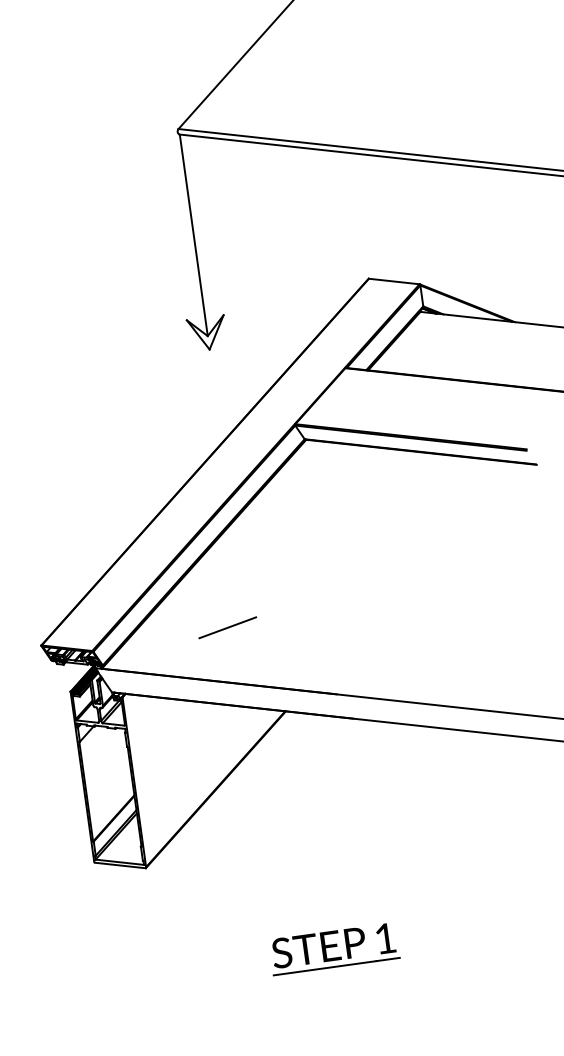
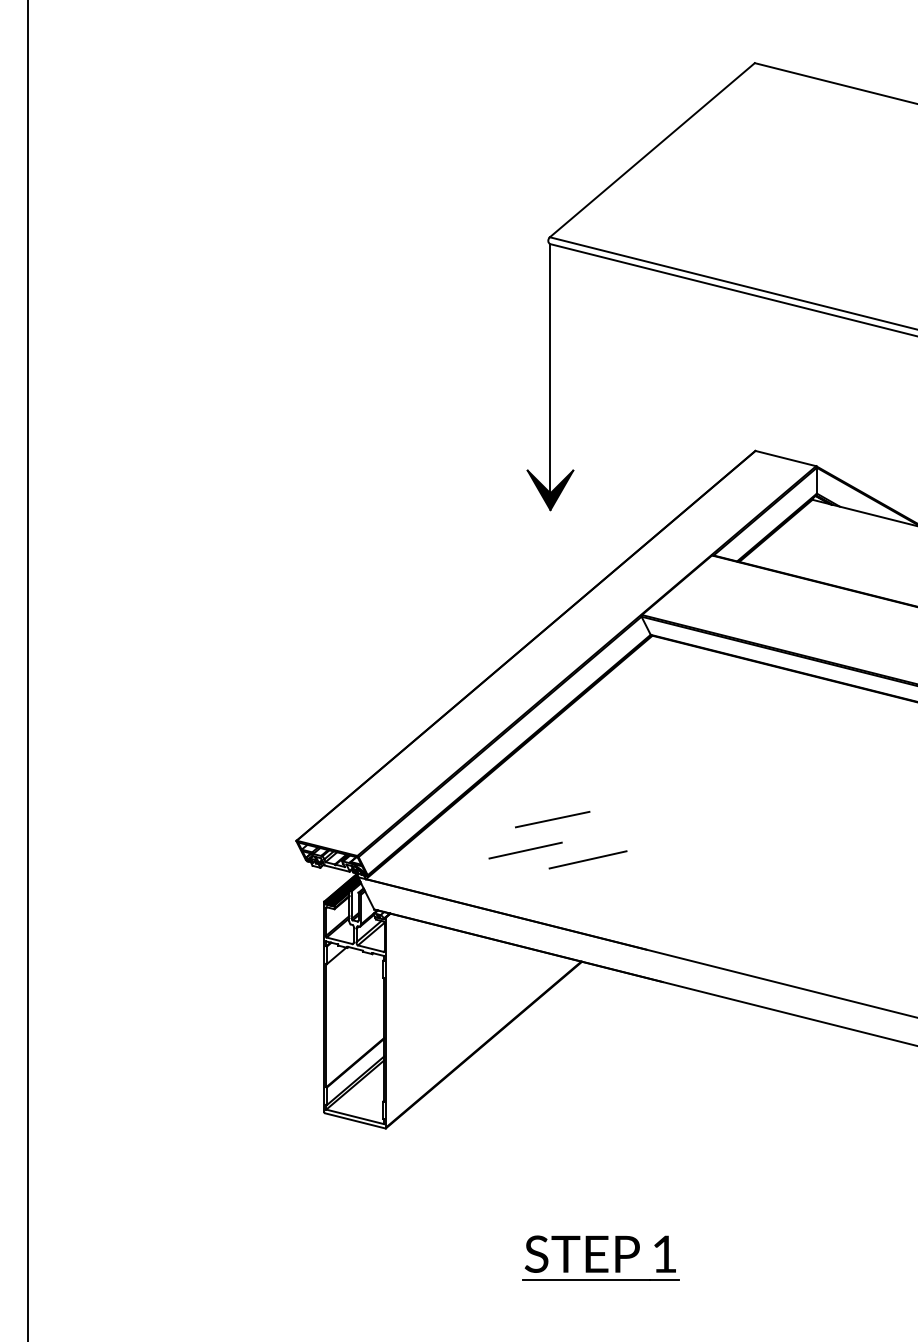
fill: (207, 333) -> (550, 490), added
line: (246, 599) -> (552, 819), added
line: (278, 628) -> (587, 859), added

